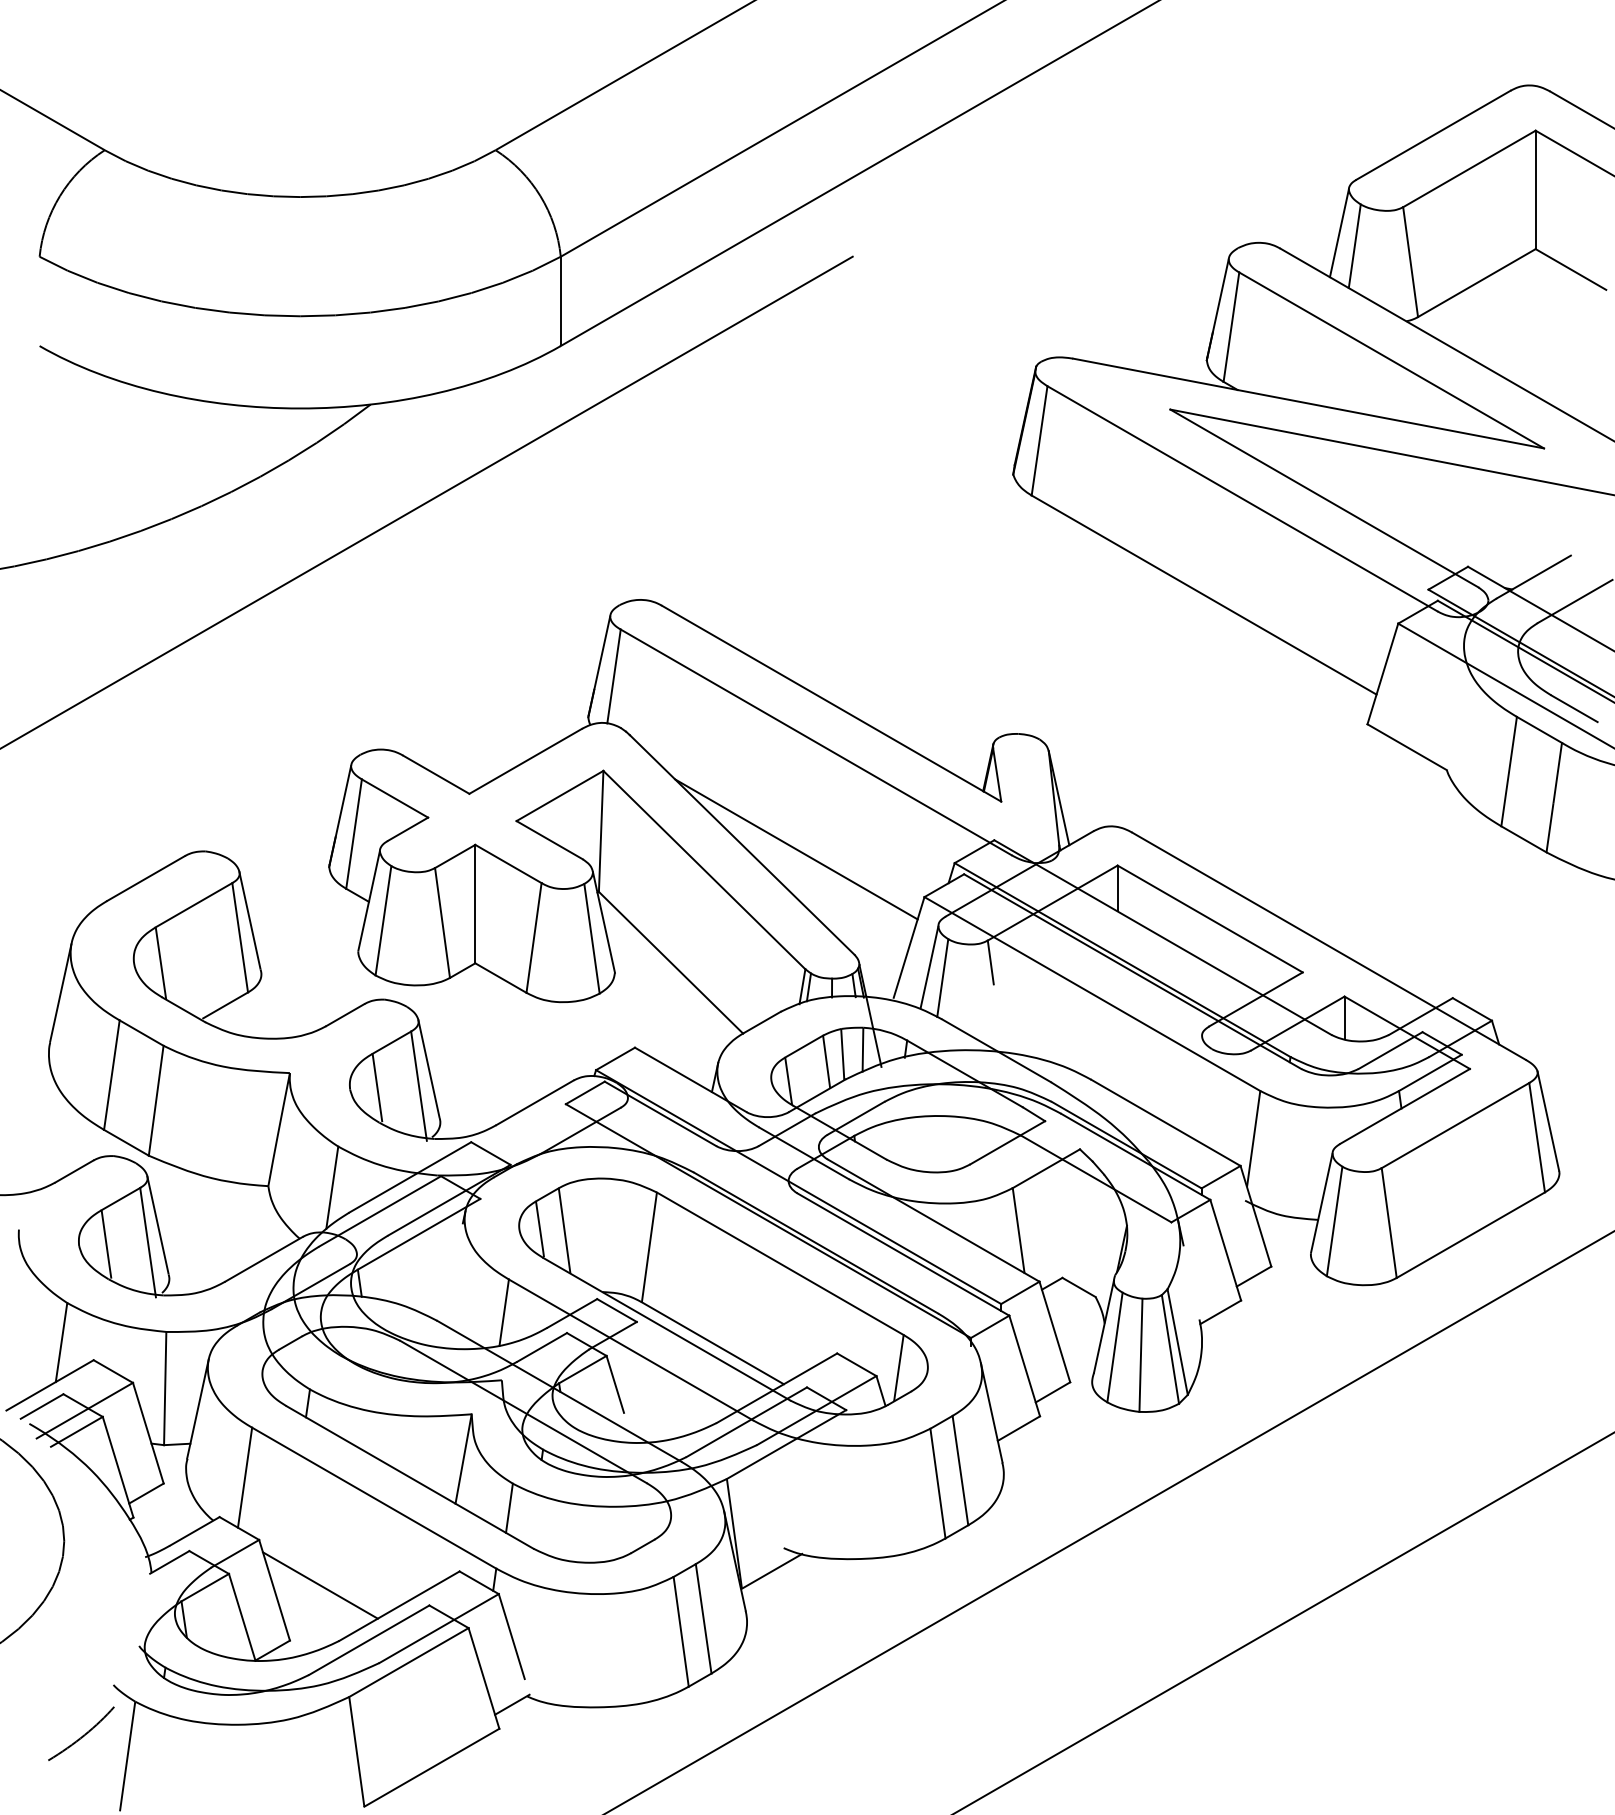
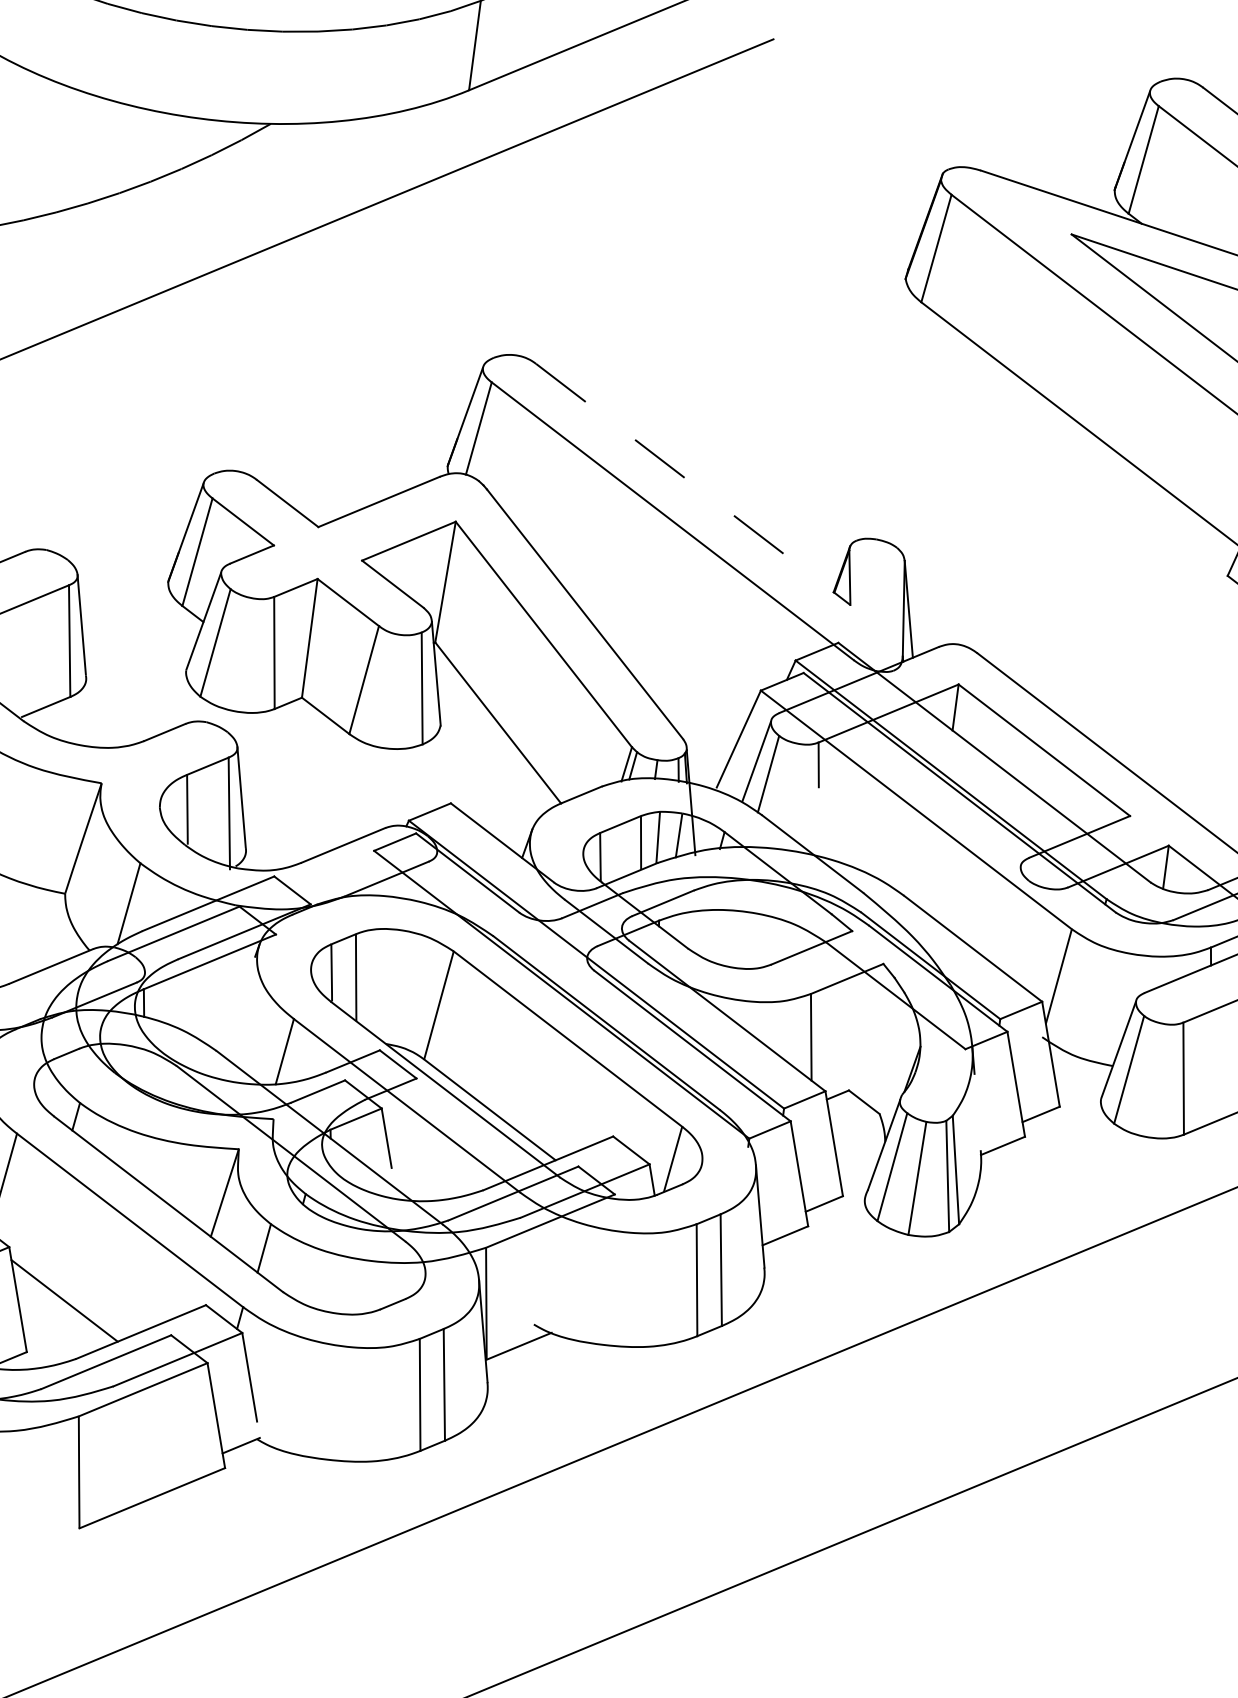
line: (831, 703) -> (693, 484), solid -> dashed
line: (796, 849) -> (638, 626), removed

